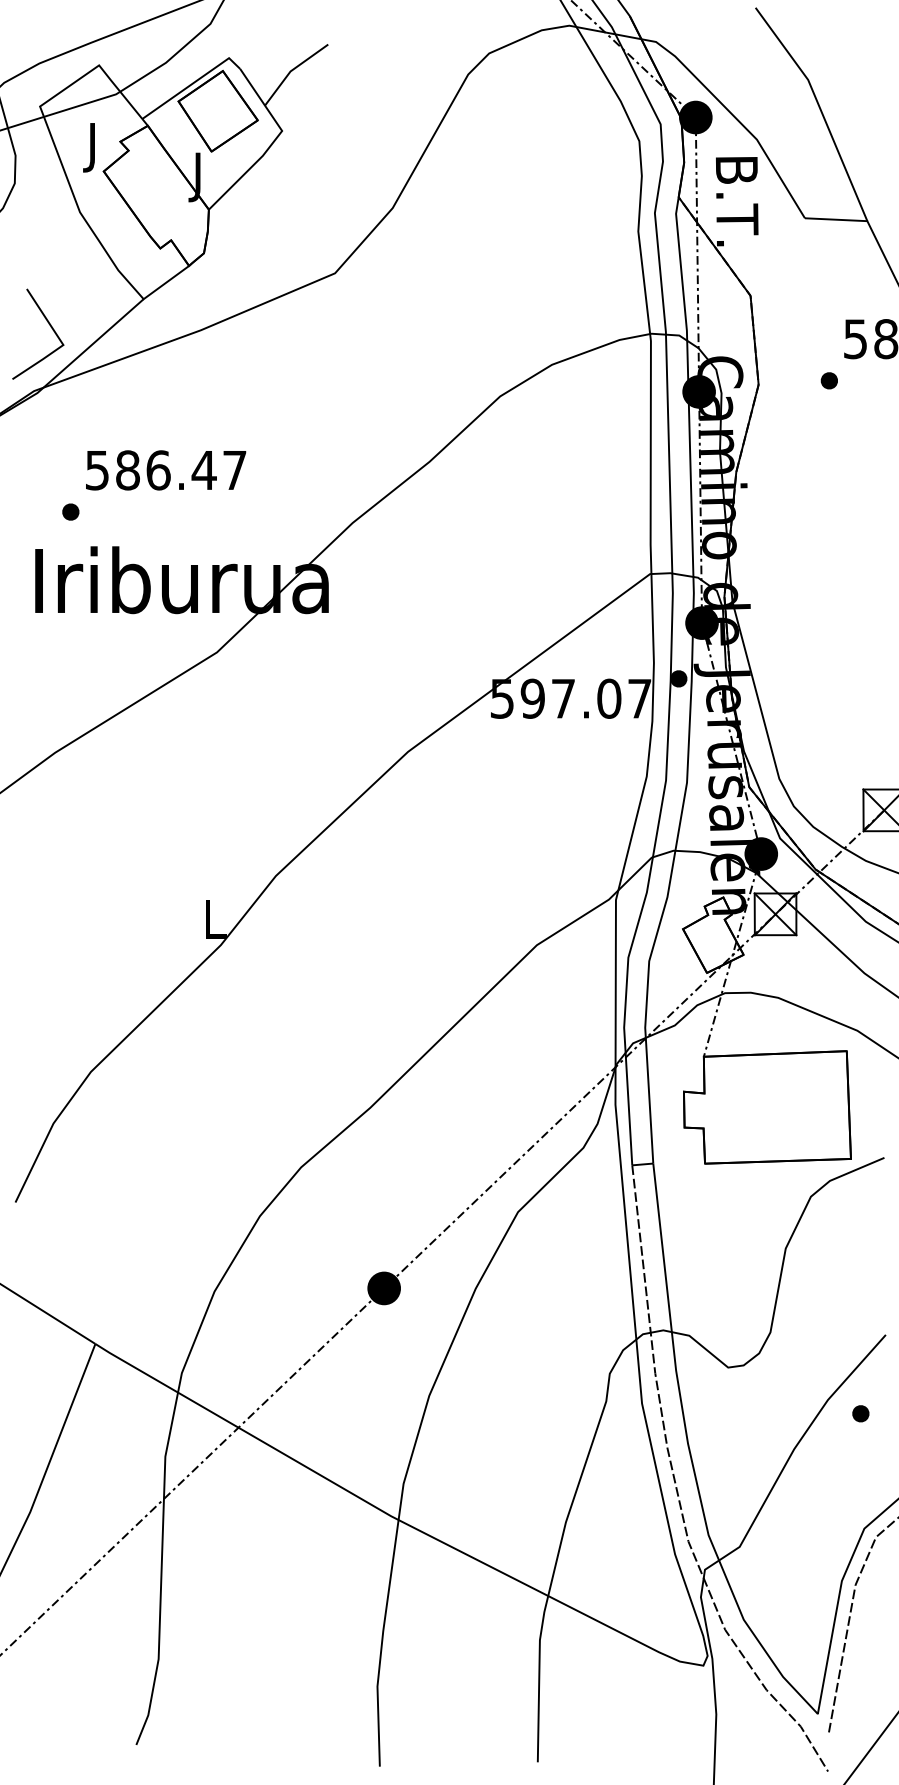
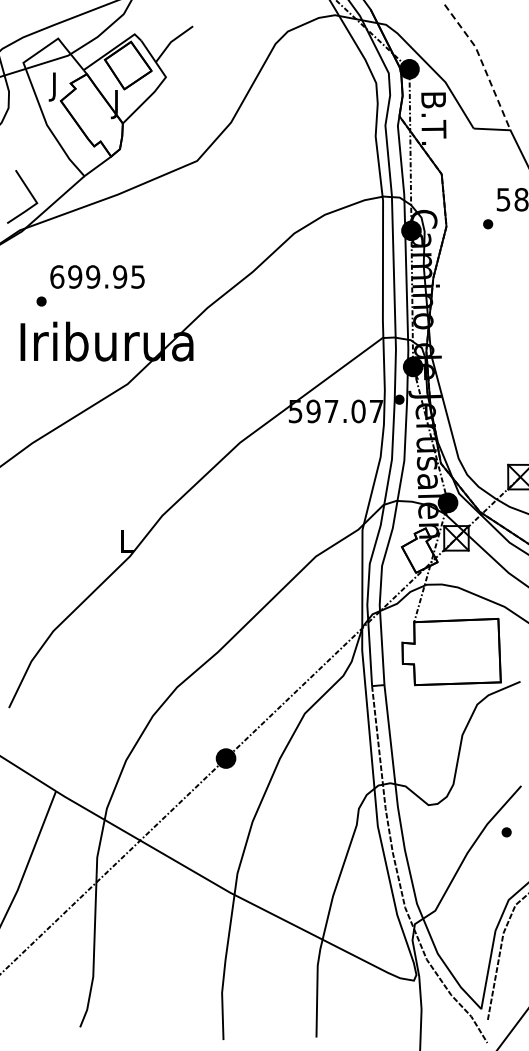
line: (819, 109) -> (482, 64), solid -> dashed
text: (165, 469) -> (97, 276), 586.47 -> 699.95

